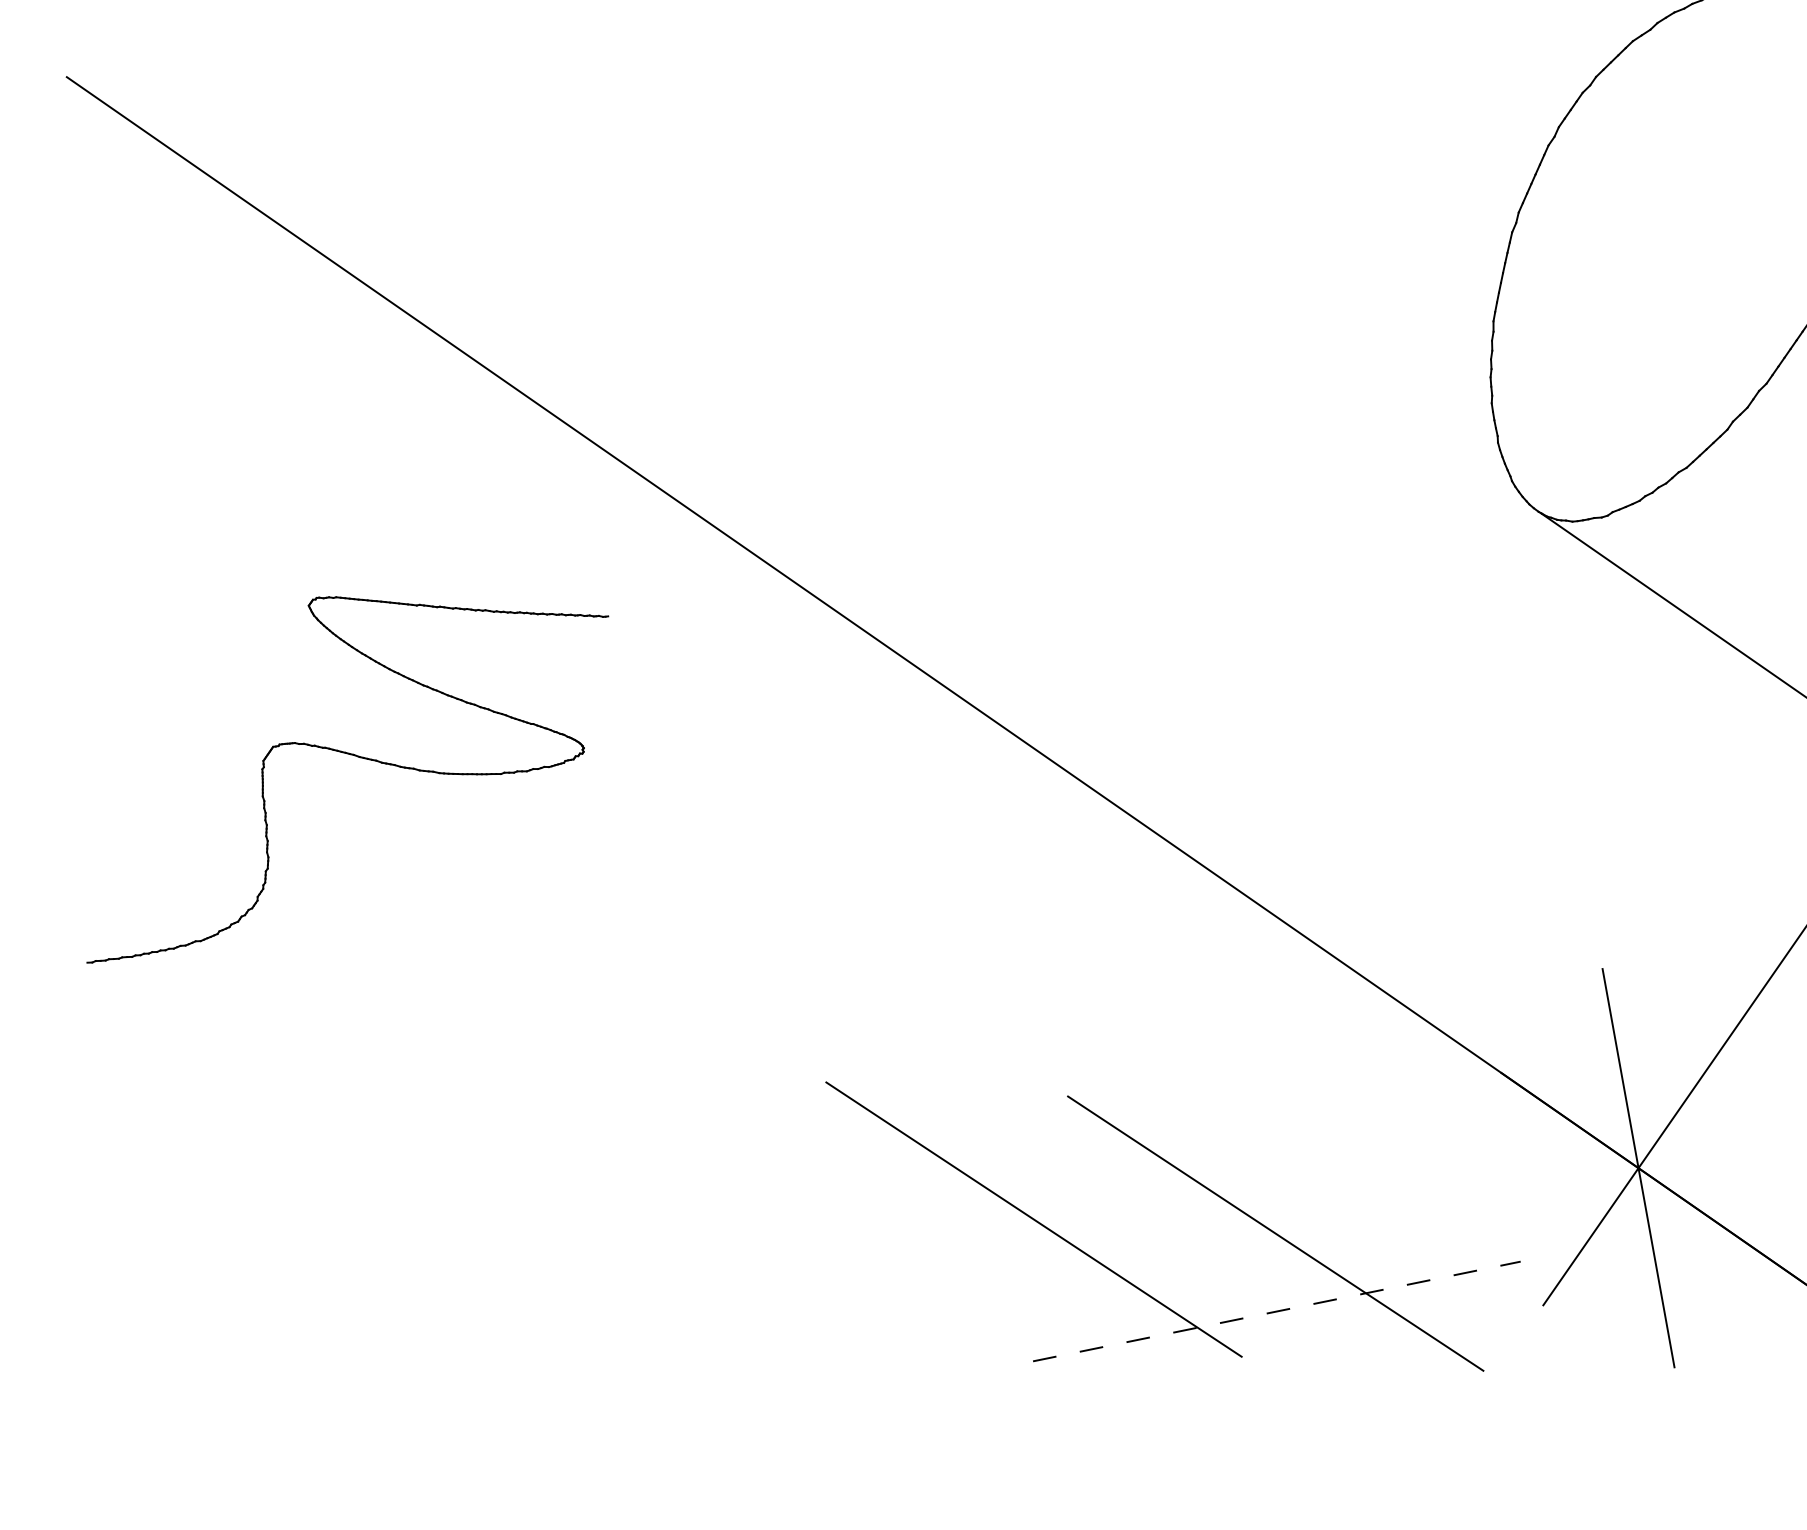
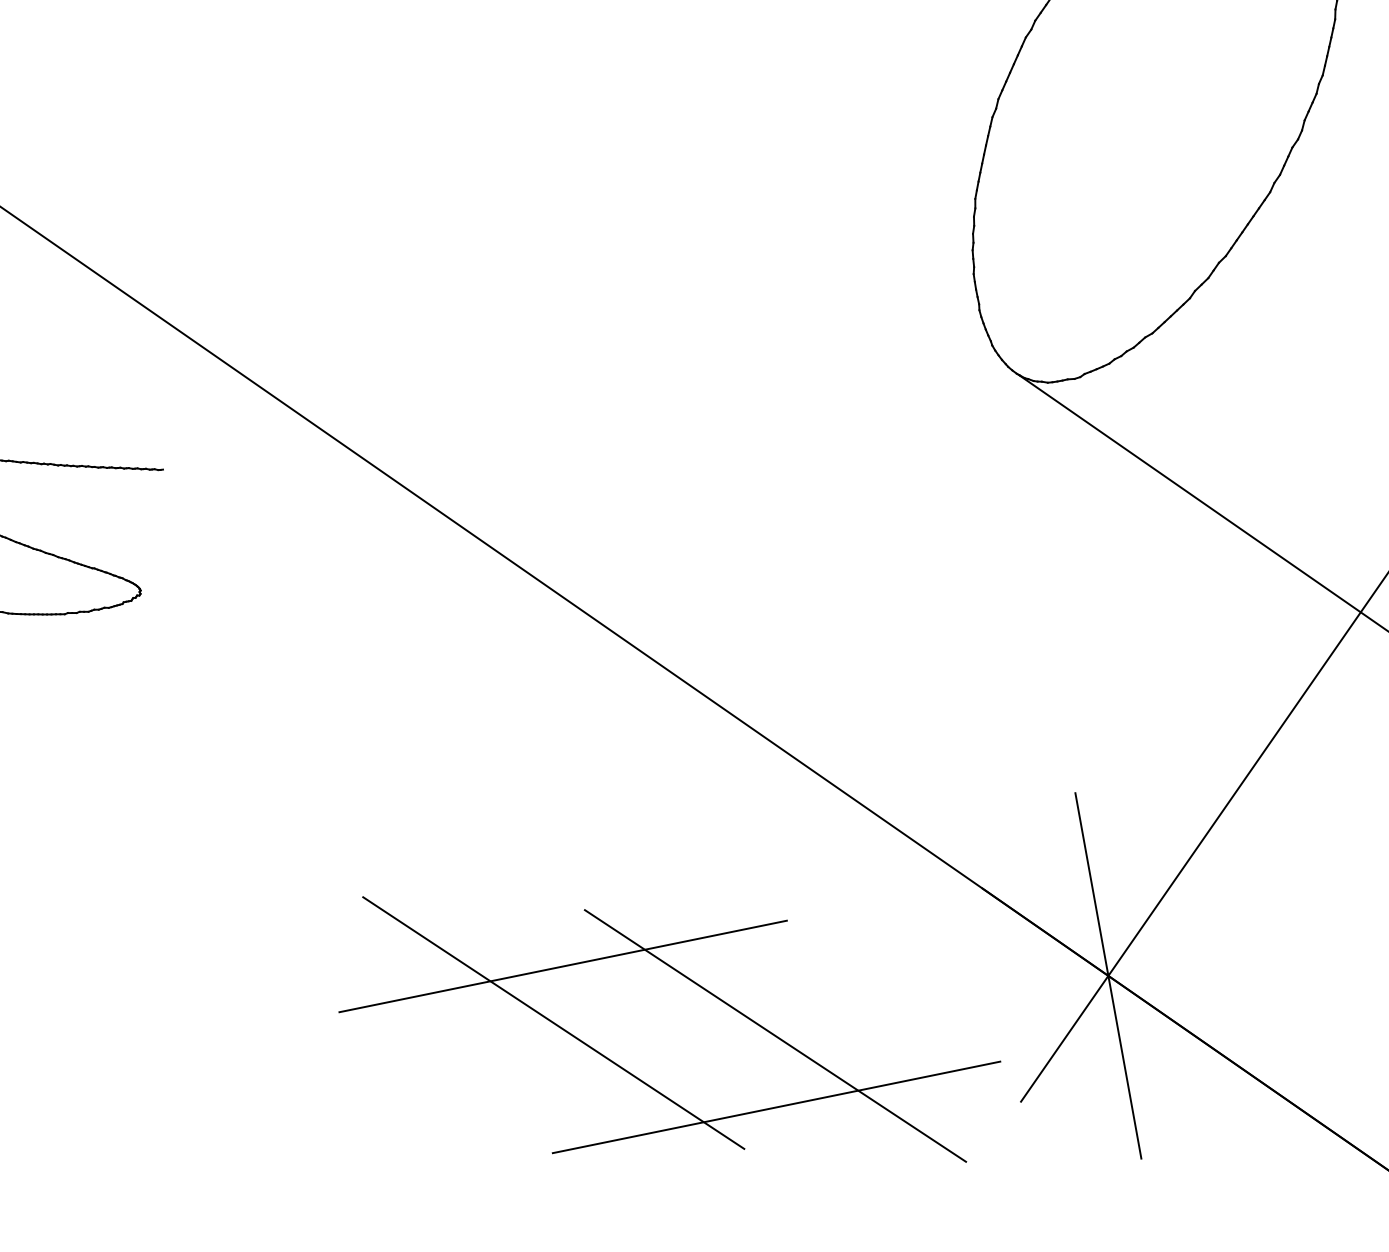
line: (1044, 1157) -> (563, 966), added
line: (1276, 1311) -> (776, 1107), dashed -> solid

